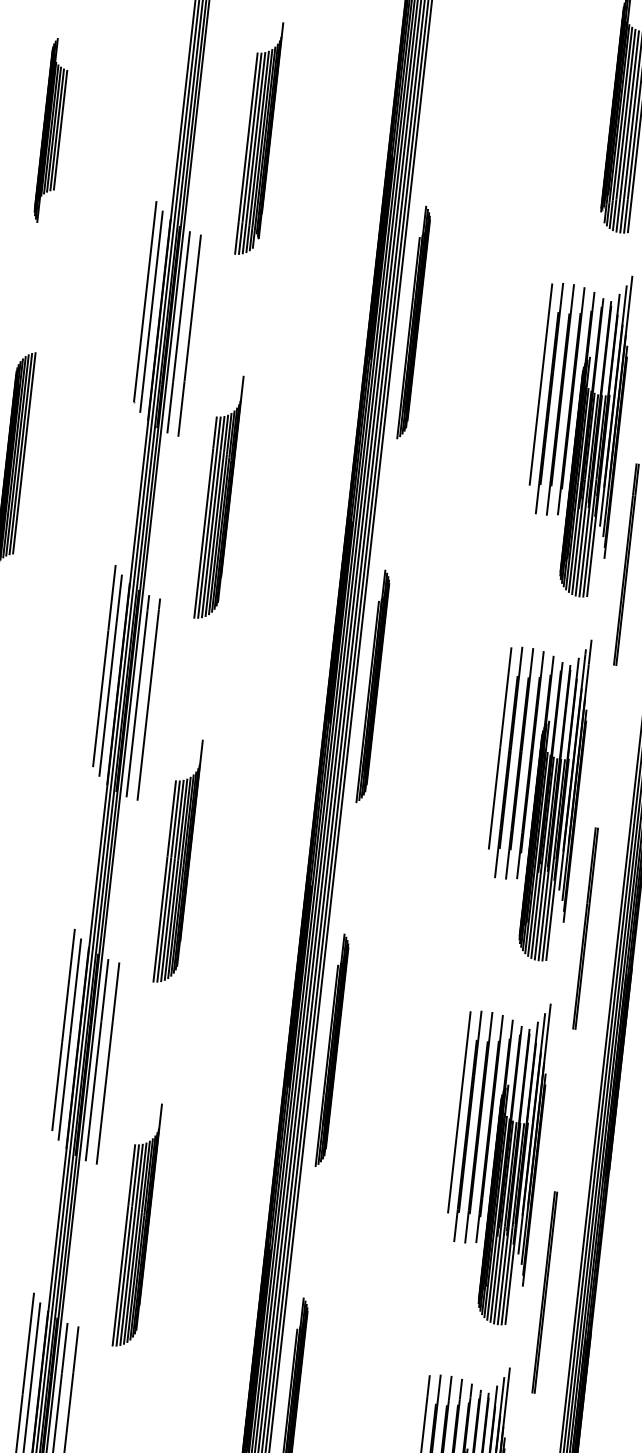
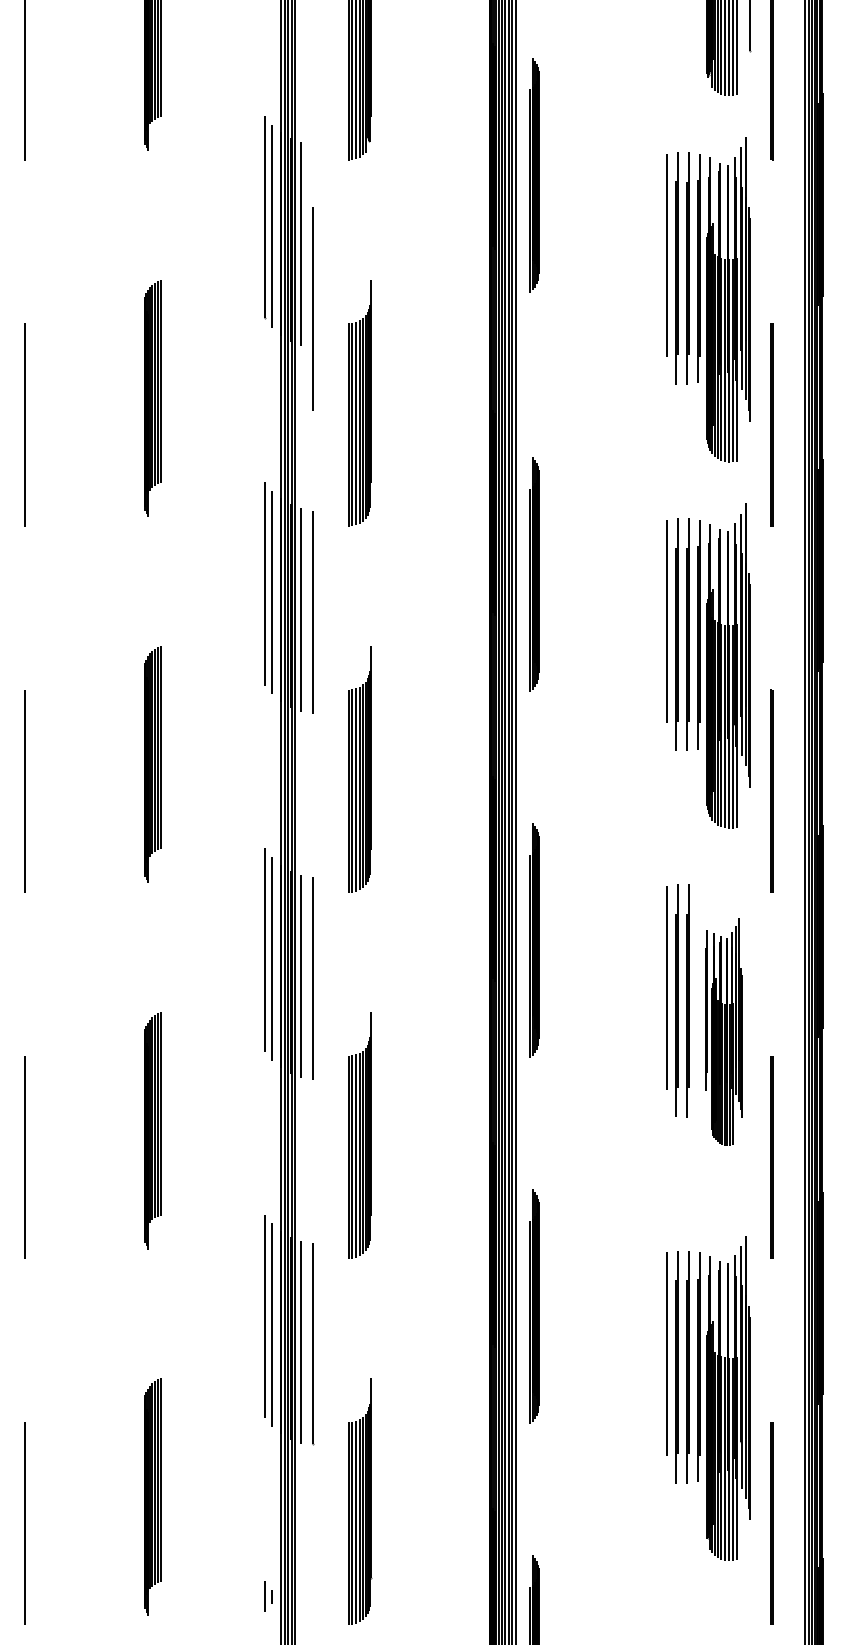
part: (414, 323) -> (534, 175), moved
line: (189, 335) -> (312, 308), moved
part: (510, 1163) -> (723, 1032), size x0.7

